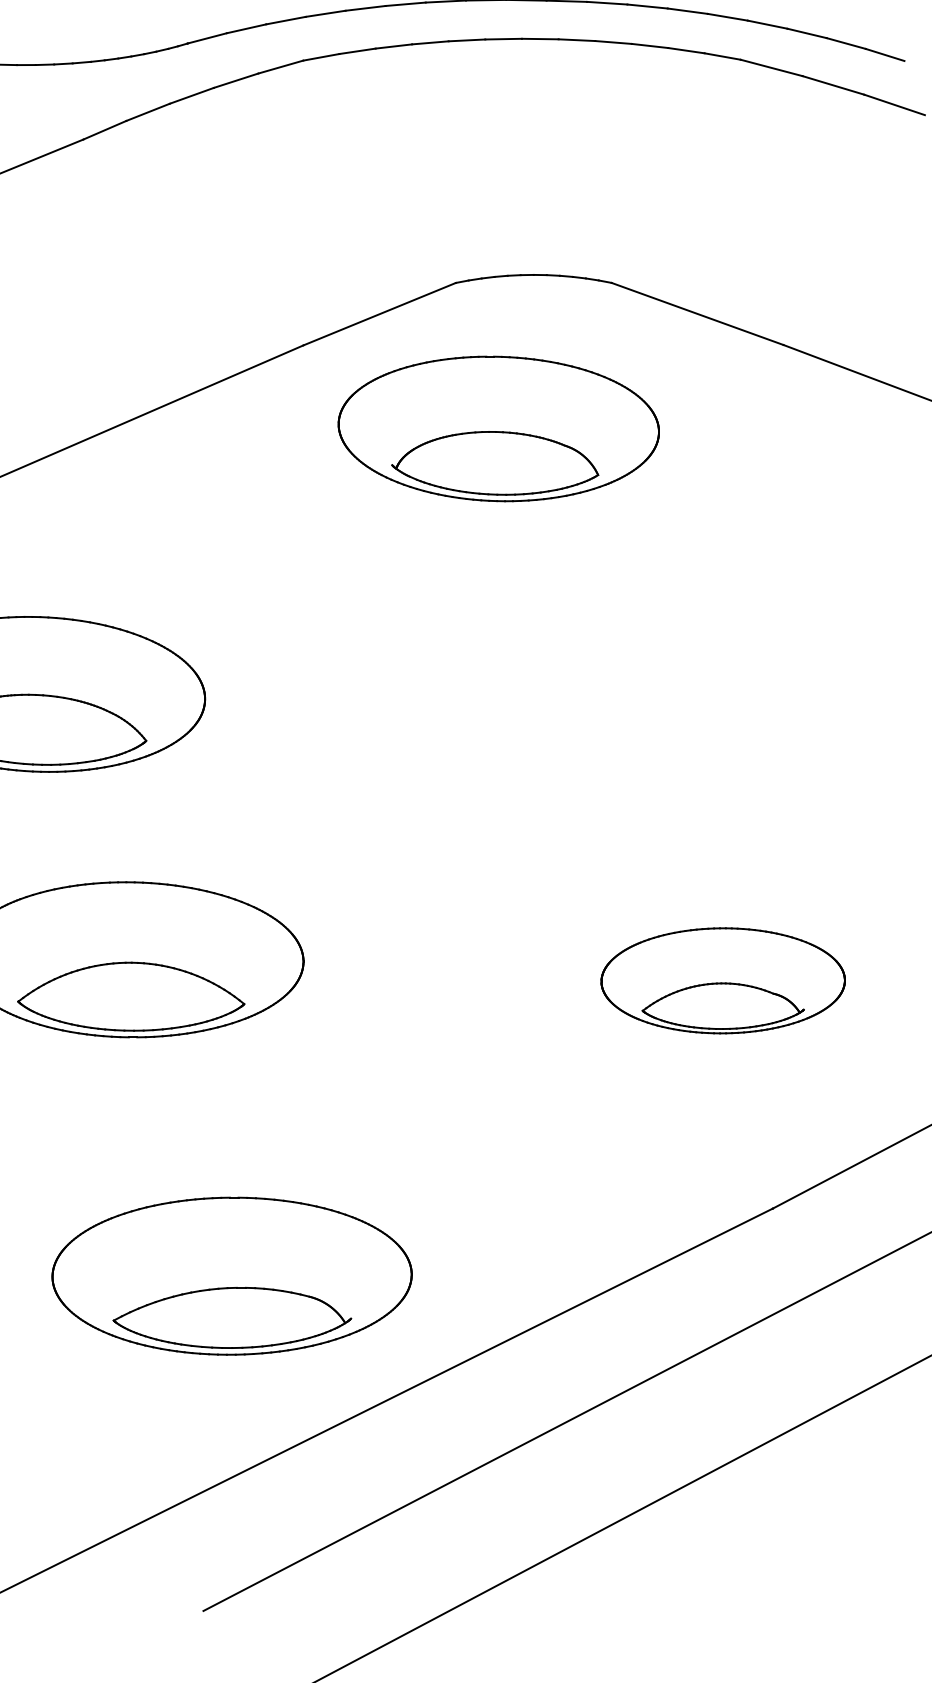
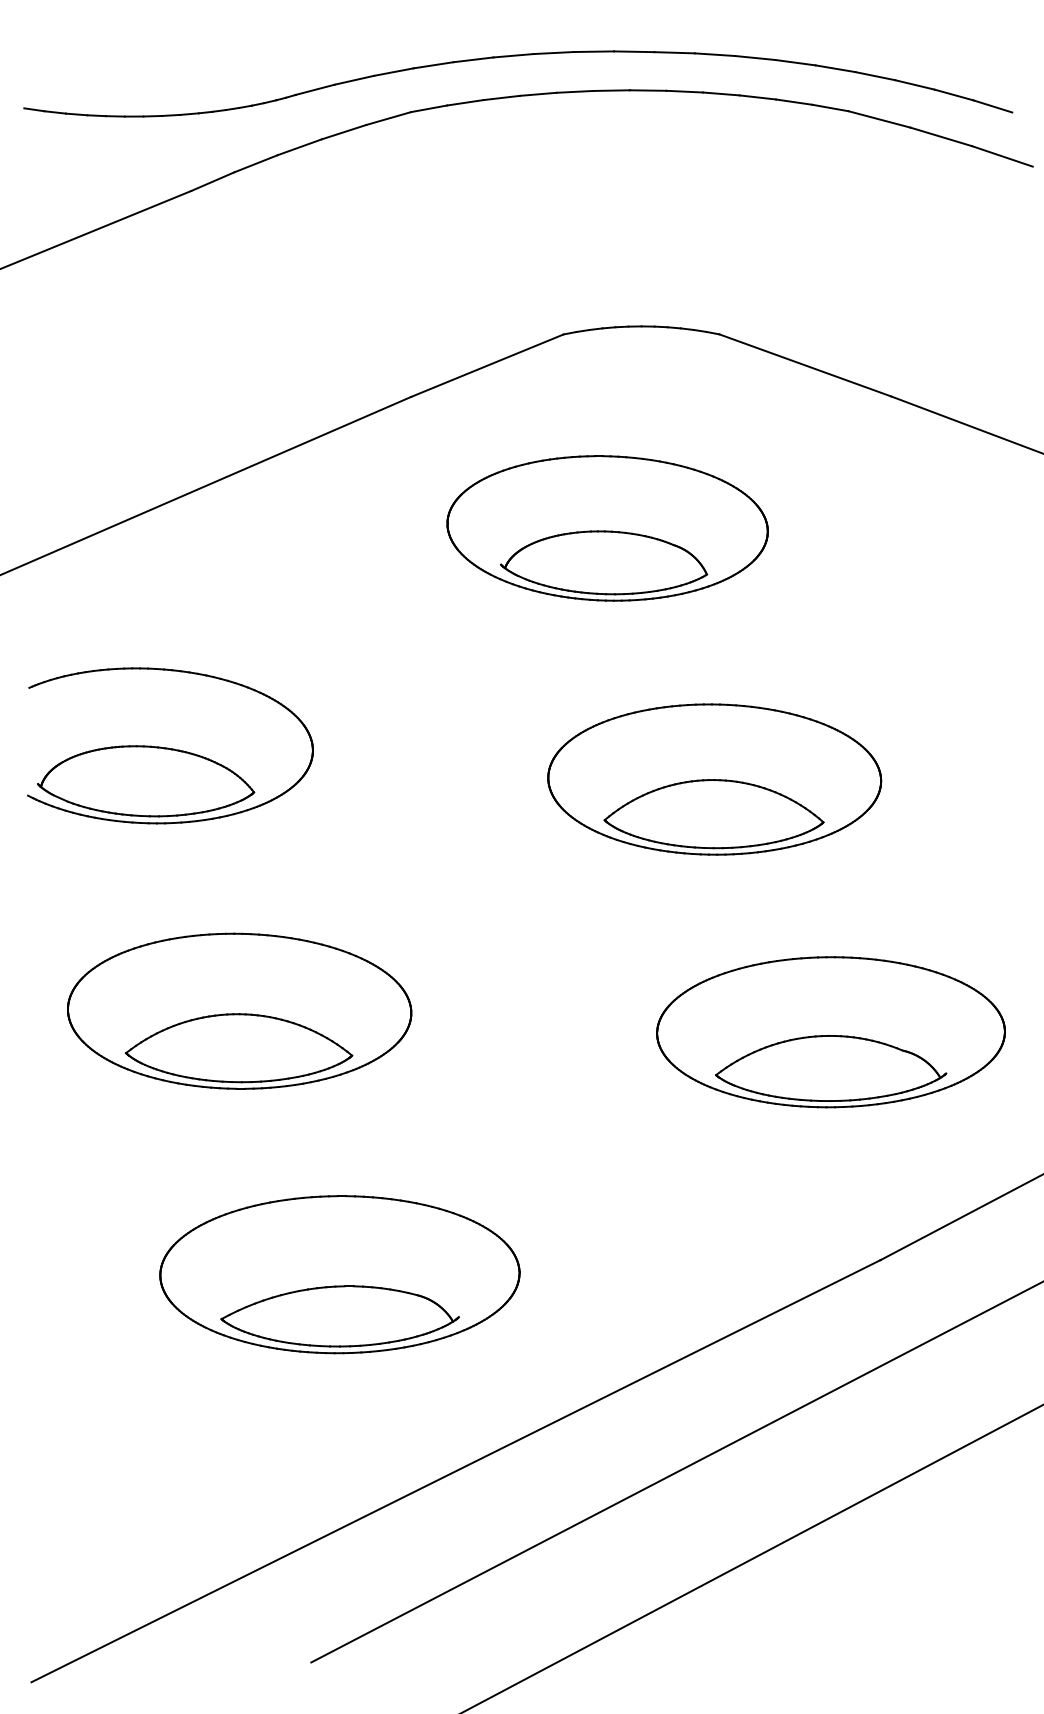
part: (498, 429) -> (607, 528), moved
part: (606, 728) -> (714, 779), added
part: (722, 981) -> (830, 1032), size x1.43
part: (231, 1276) -> (339, 1274), moved

